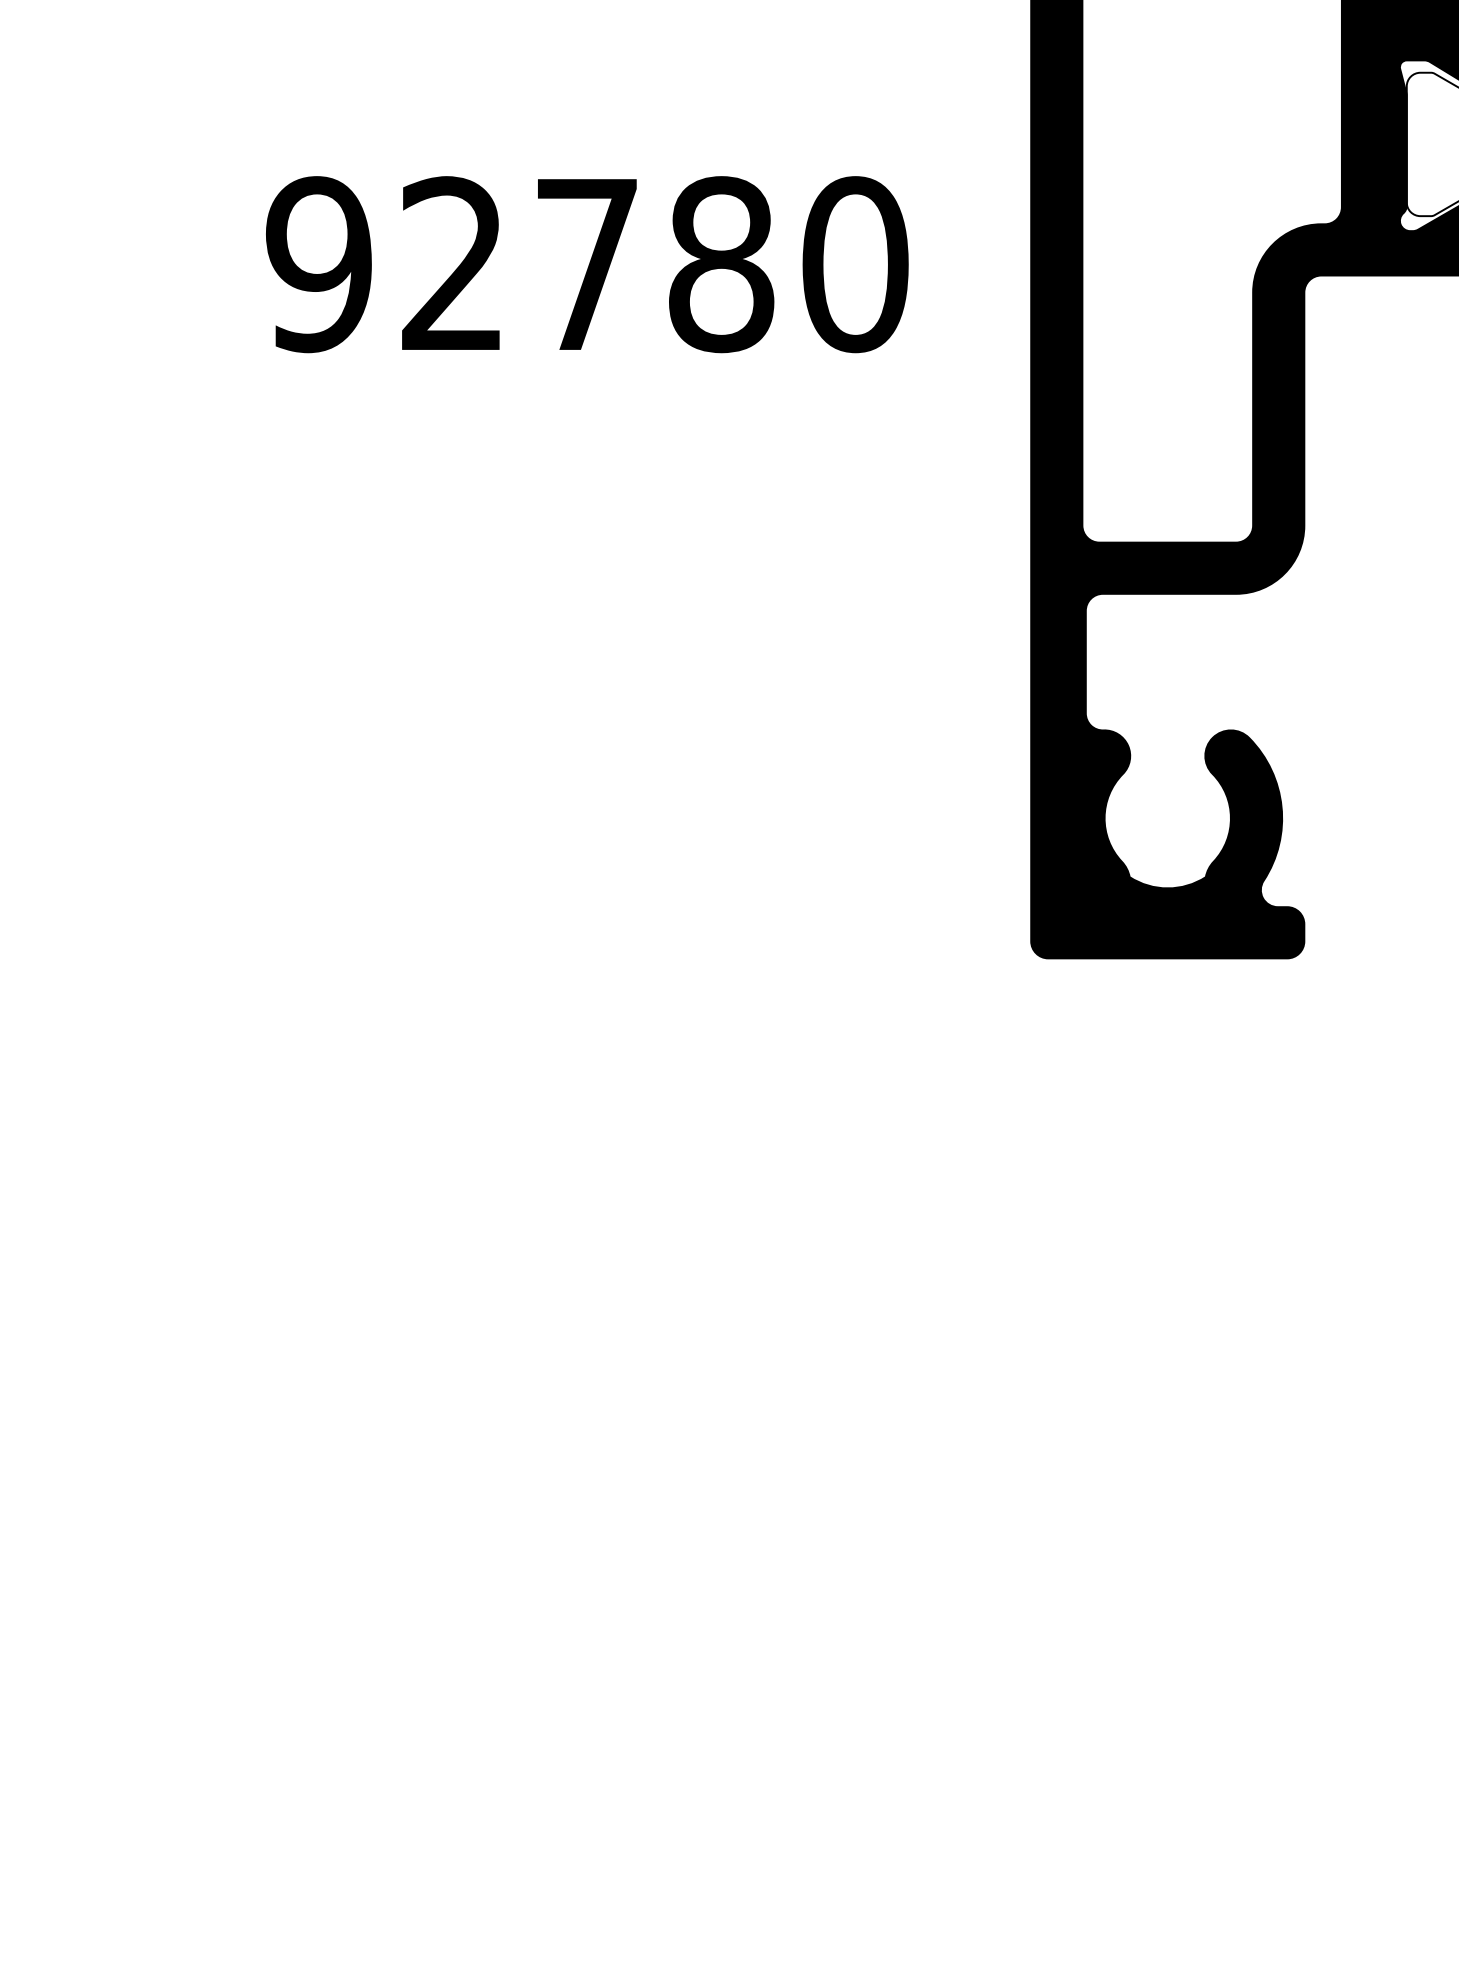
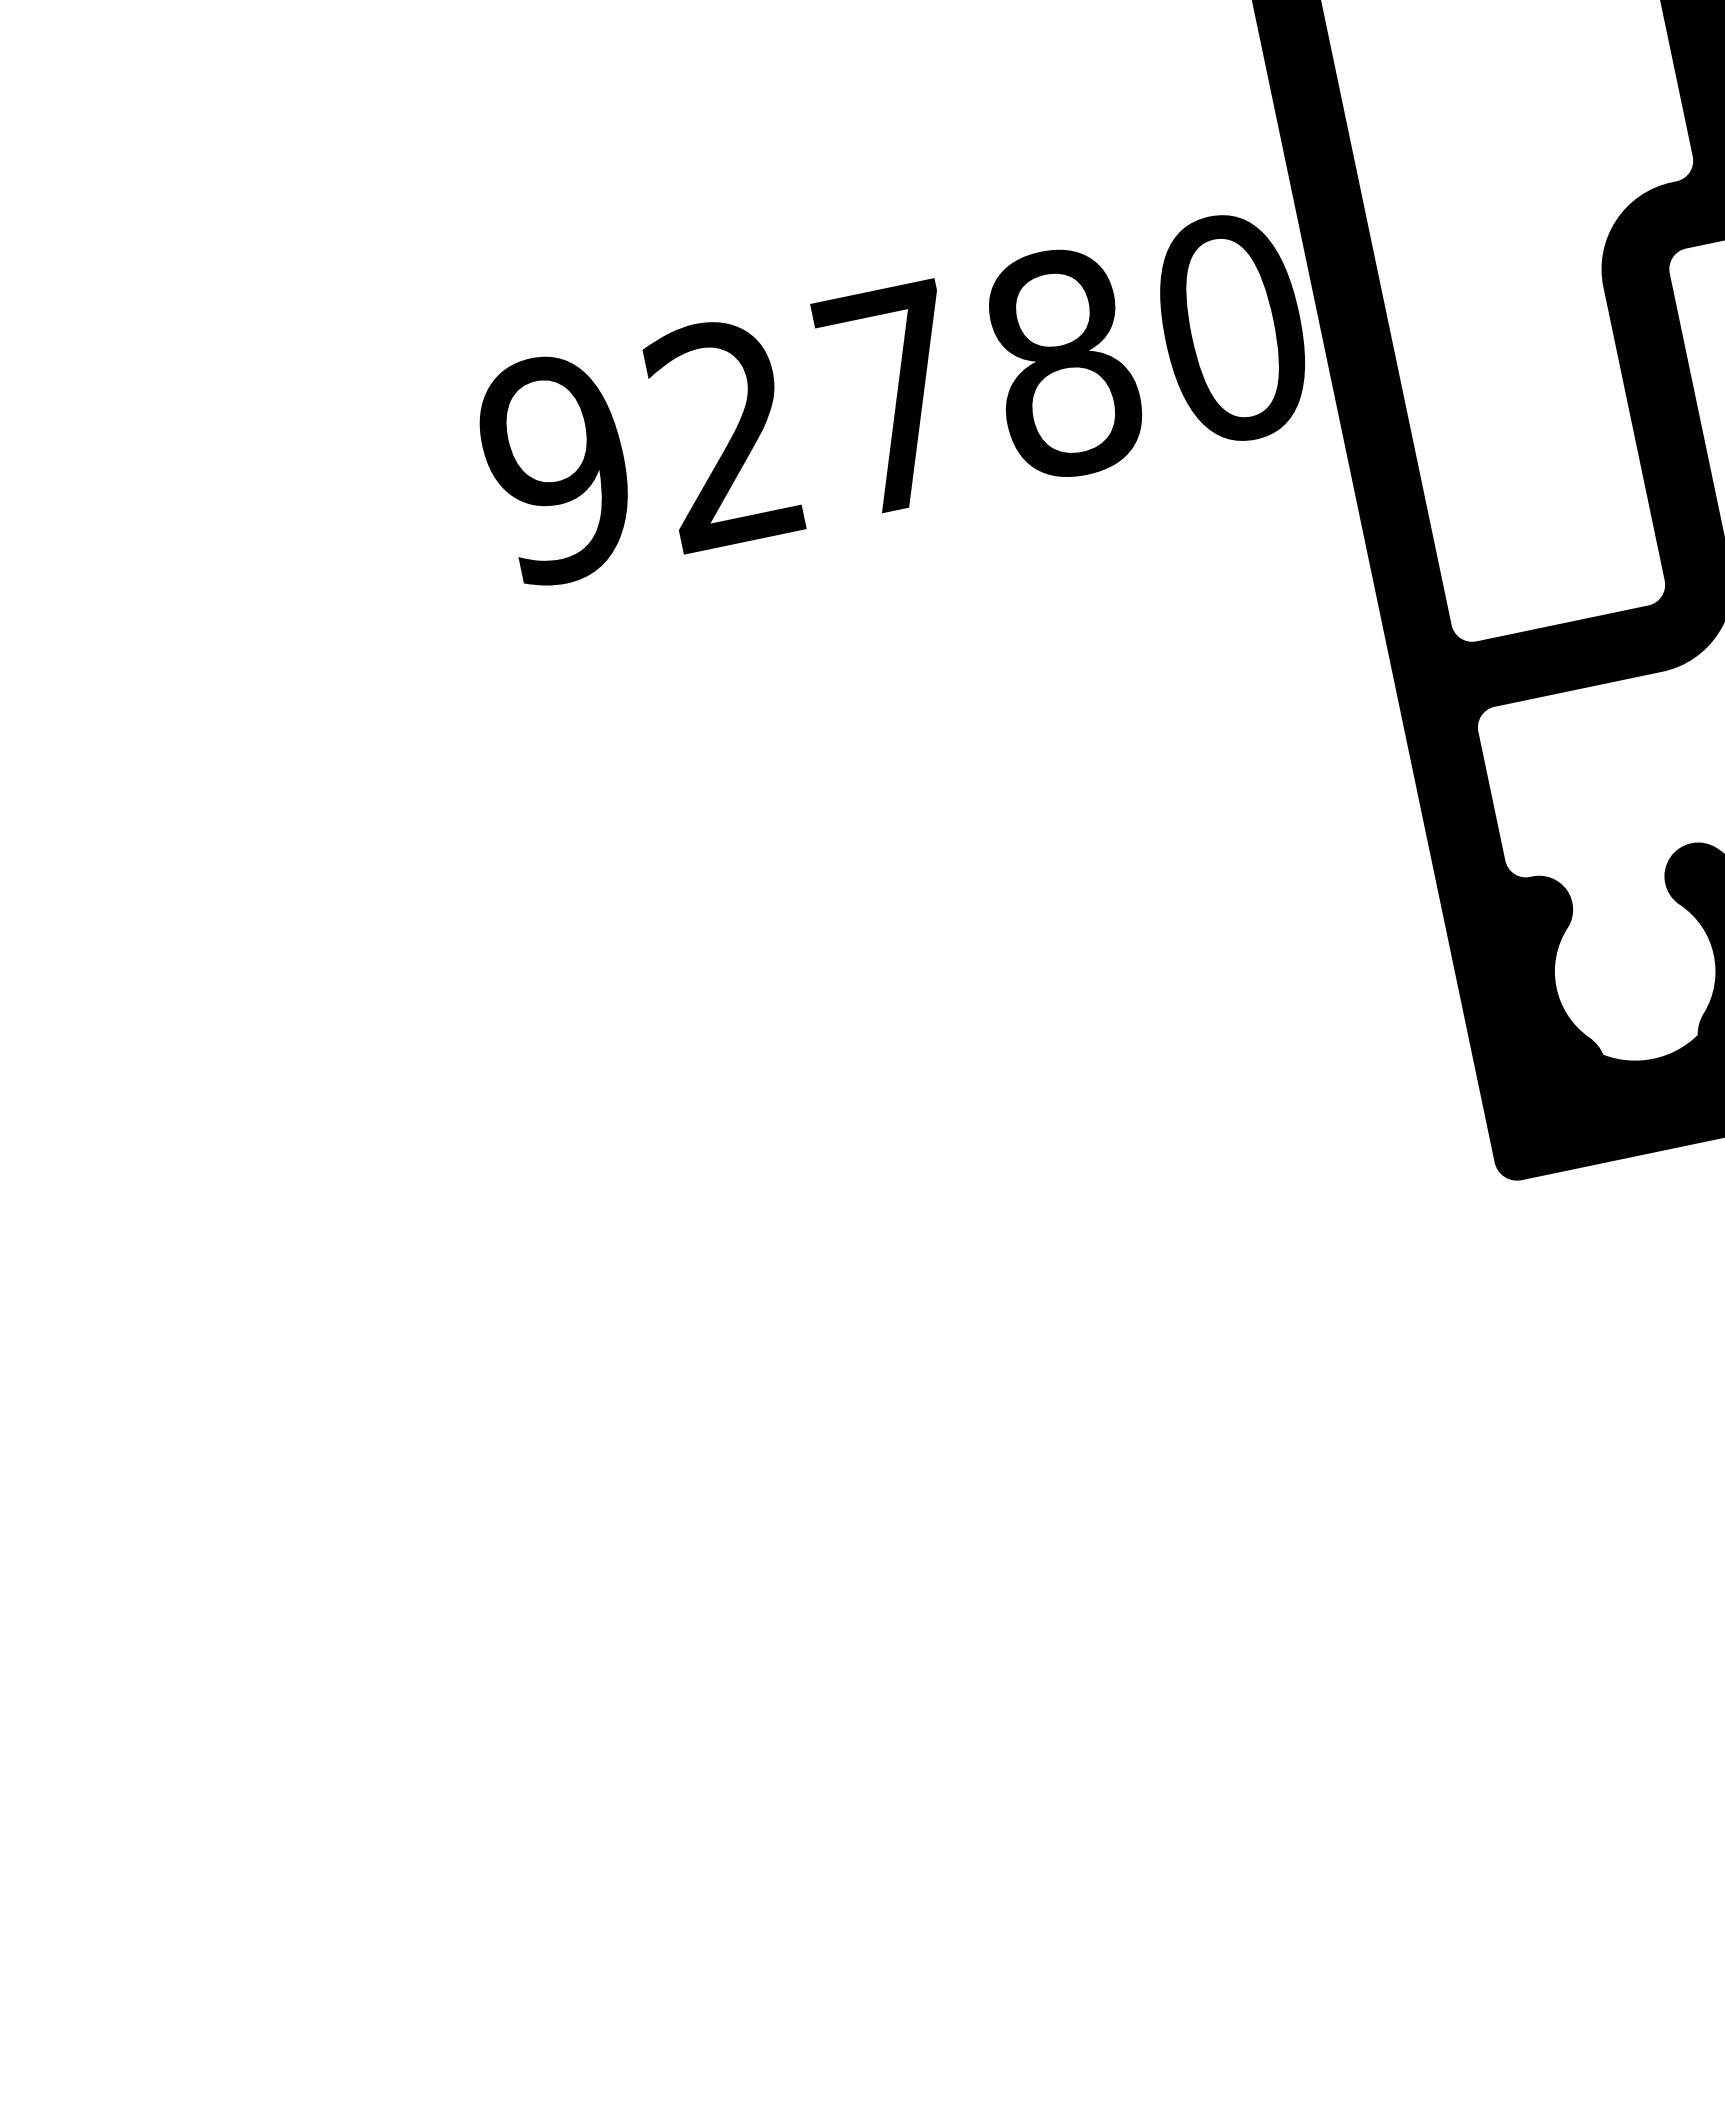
text: (587, 264) -> (894, 398), moved

